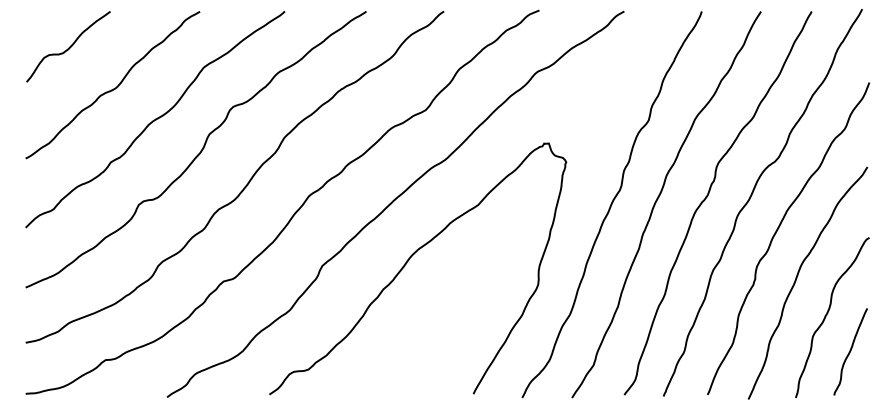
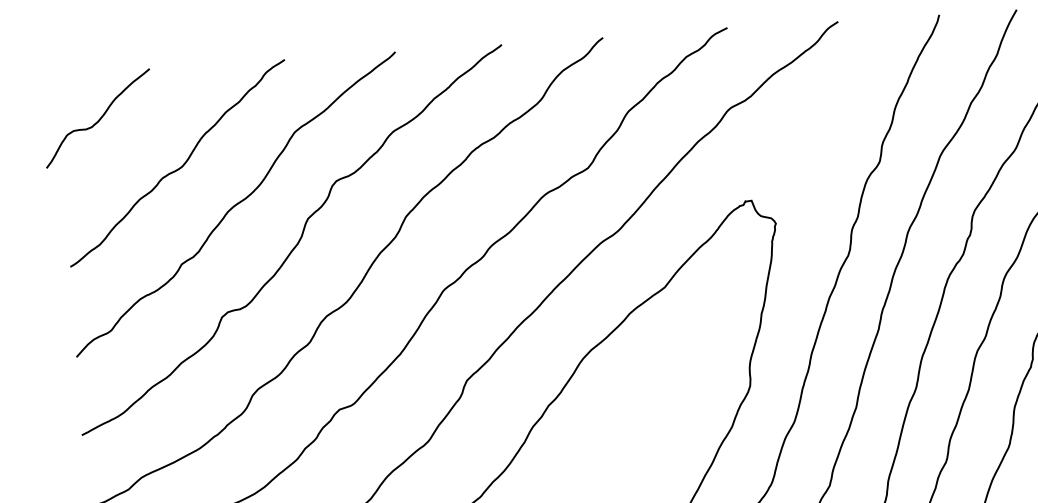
curve: (69, 46) -> (99, 118), moved

